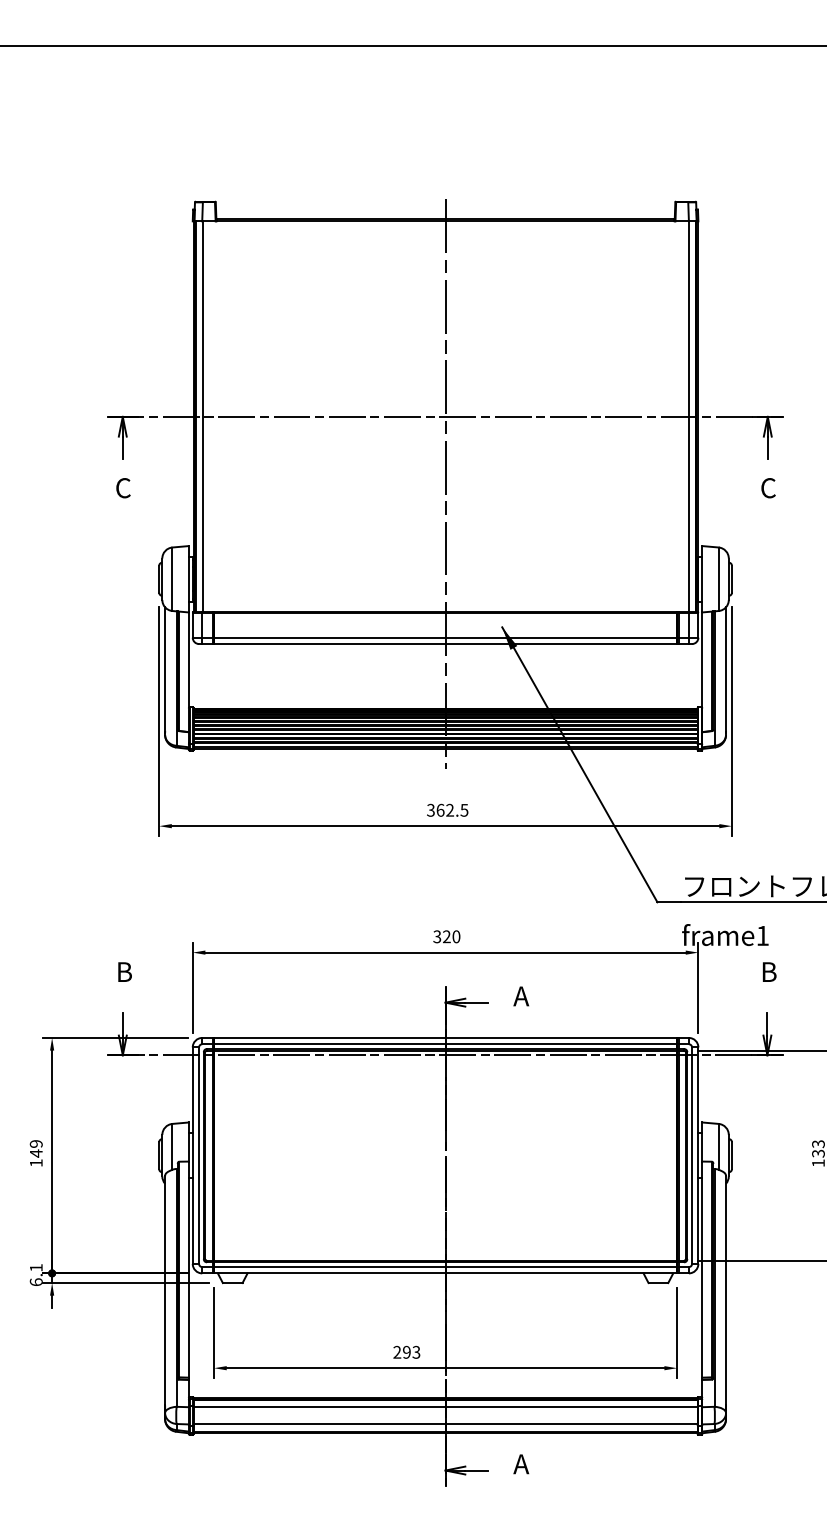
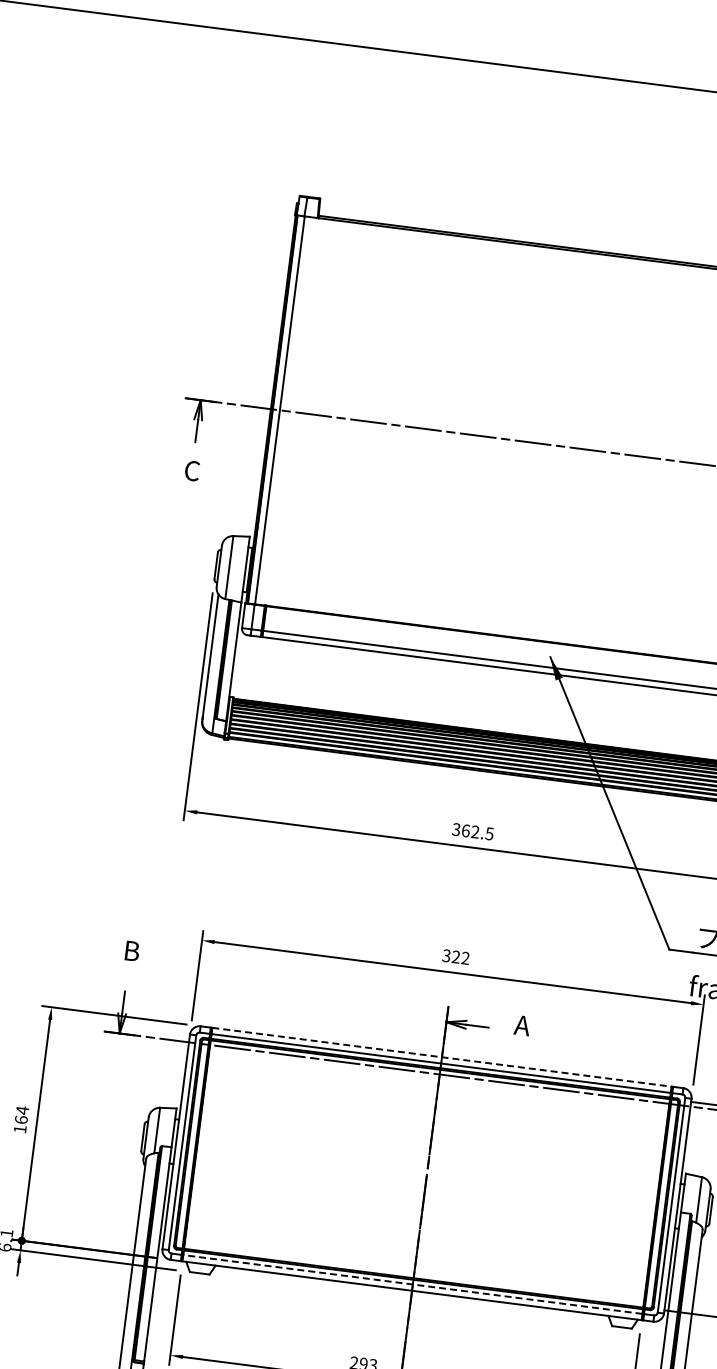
line: (445, 483) -> (512, 507), removed
text: (456, 936) -> (465, 958), 320 -> 322
line: (446, 1037) -> (442, 1056), solid -> dashed
text: (35, 1148) -> (21, 1114), 149 -> 164
line: (445, 1267) -> (412, 1284), solid -> dashed

